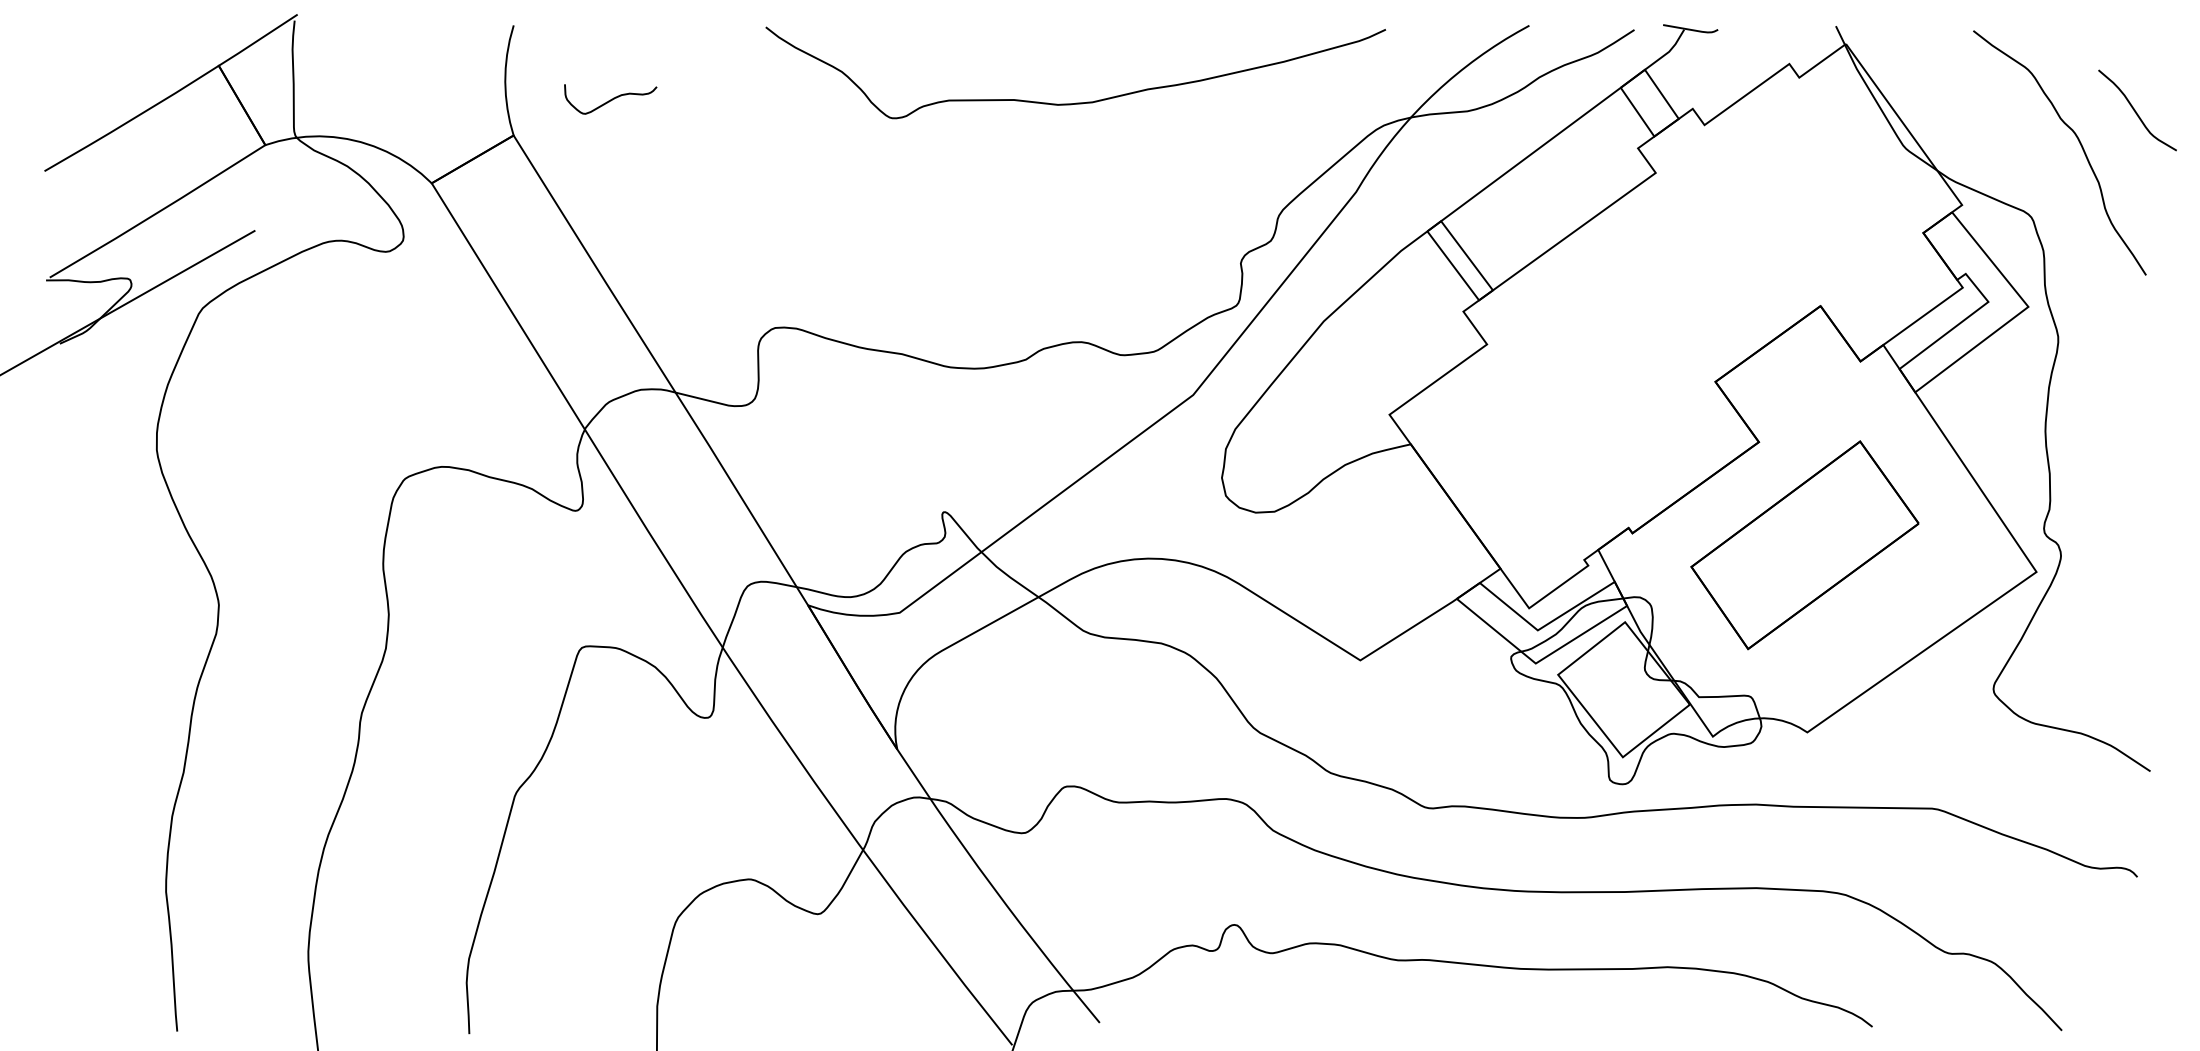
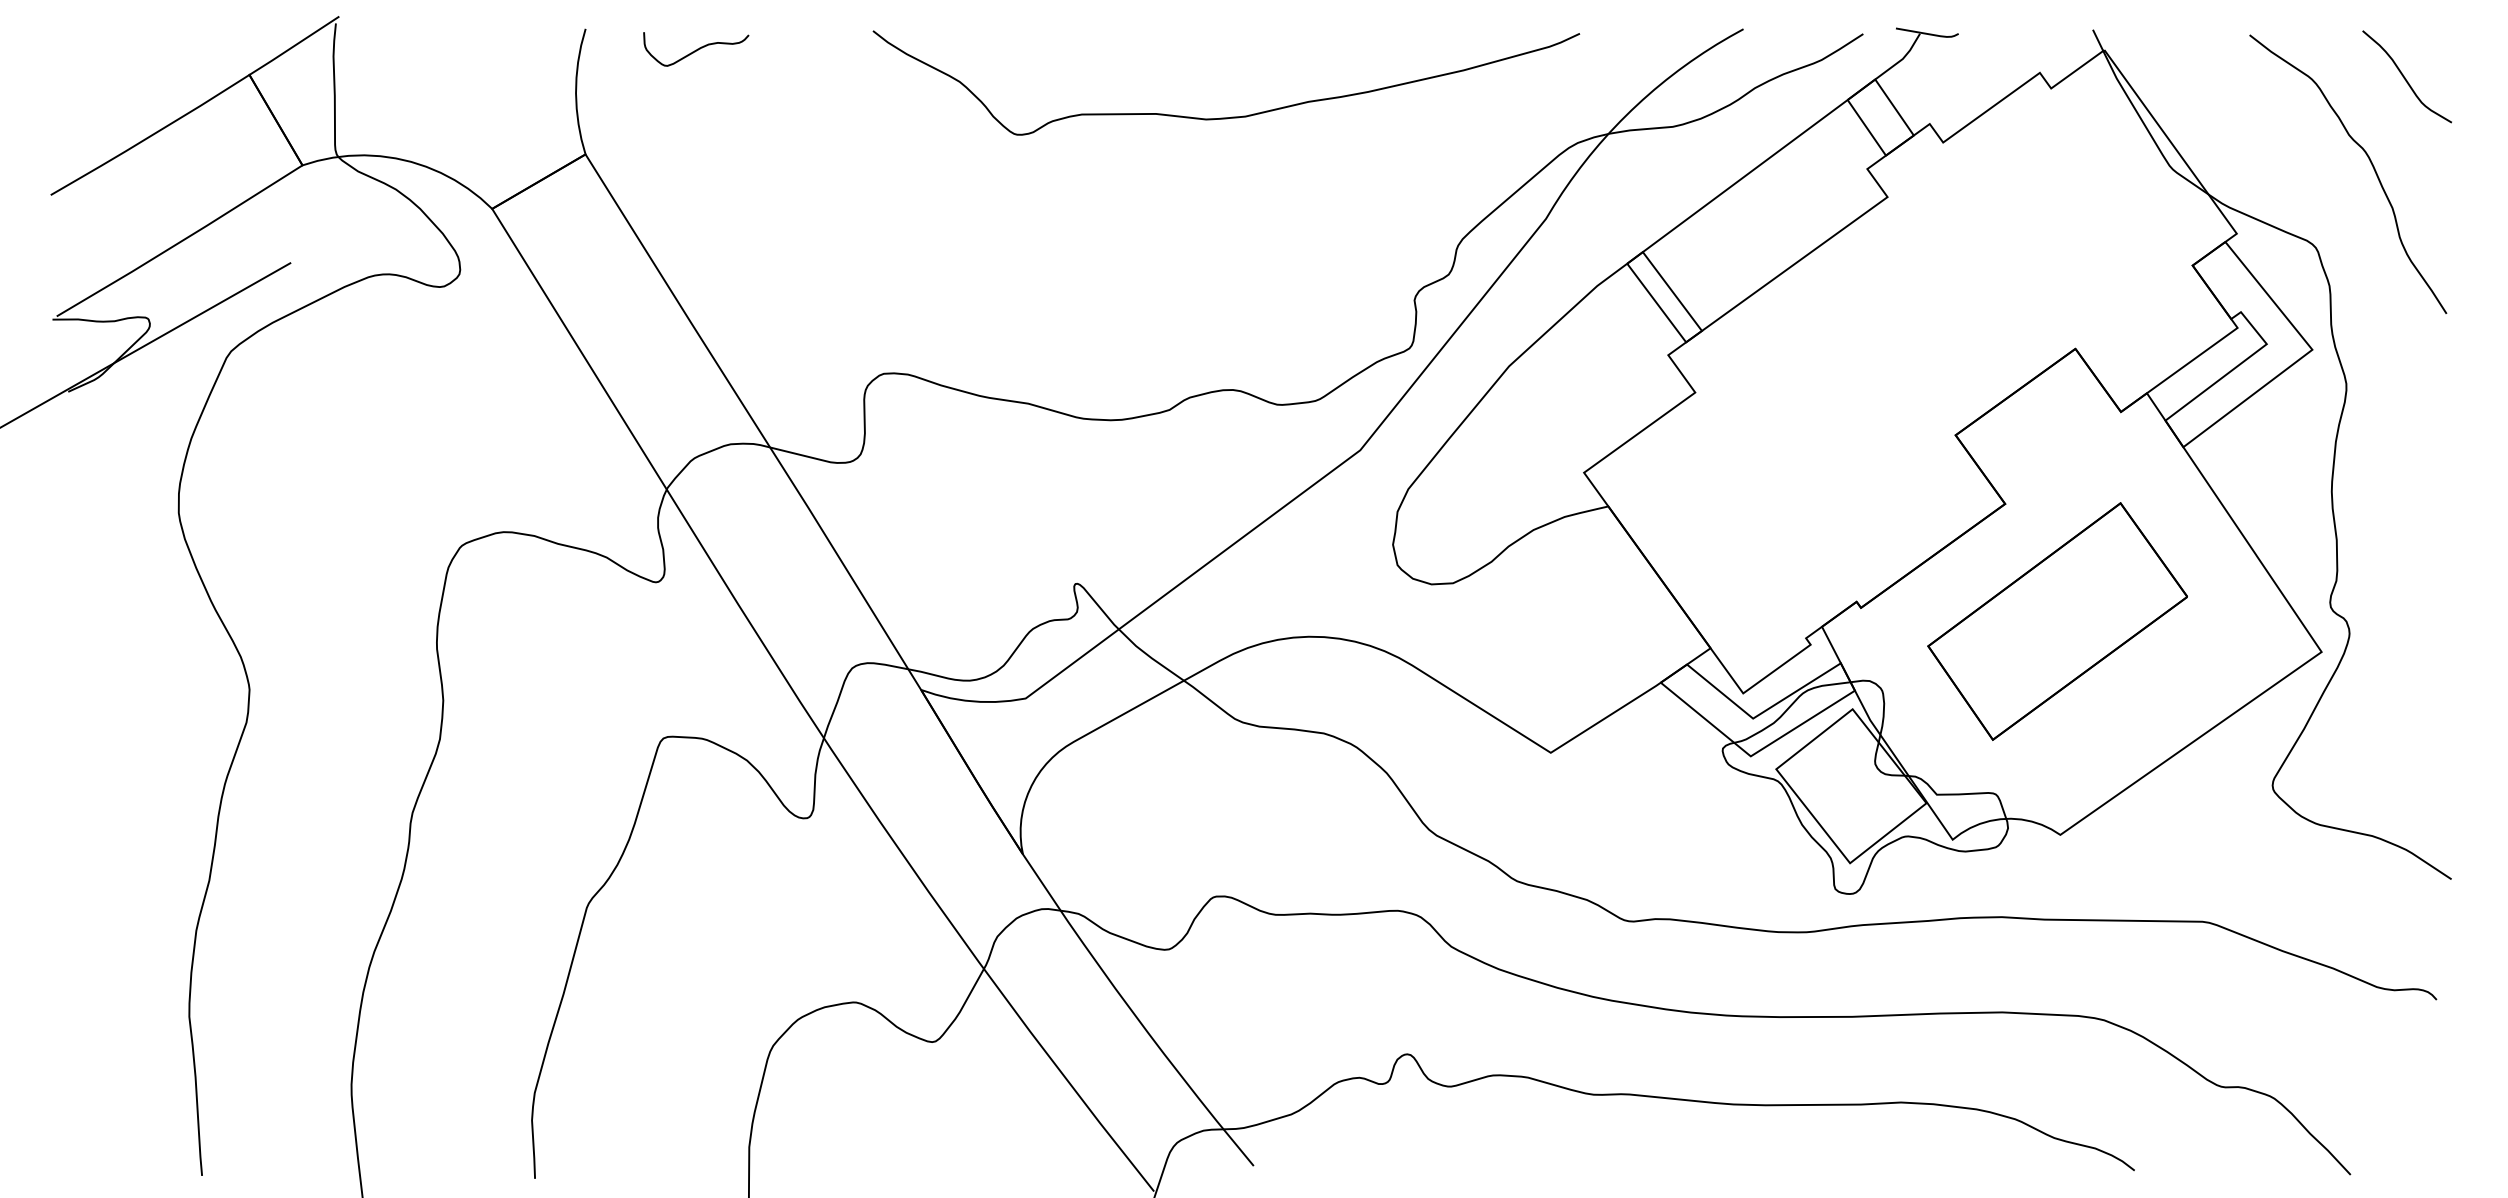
curve: (610, 99) -> (695, 49), moved
curve: (2136, 111) -> (2405, 78), moved

